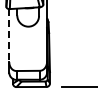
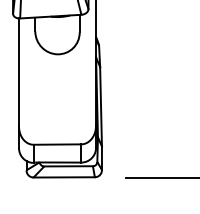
line: (9, 36) -> (19, 74), dashed -> solid

